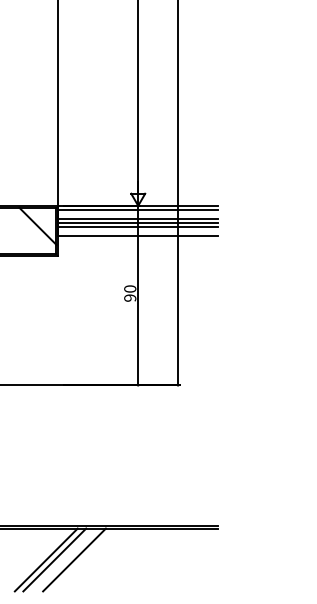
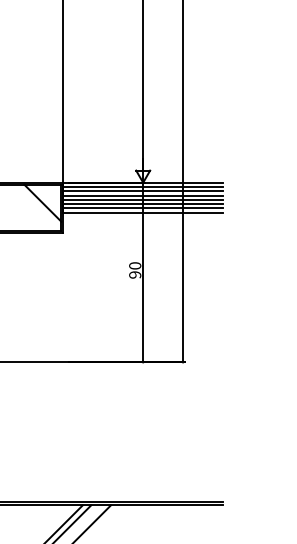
line: (138, 214) -> (143, 191), added
line: (138, 231) -> (143, 208), added

